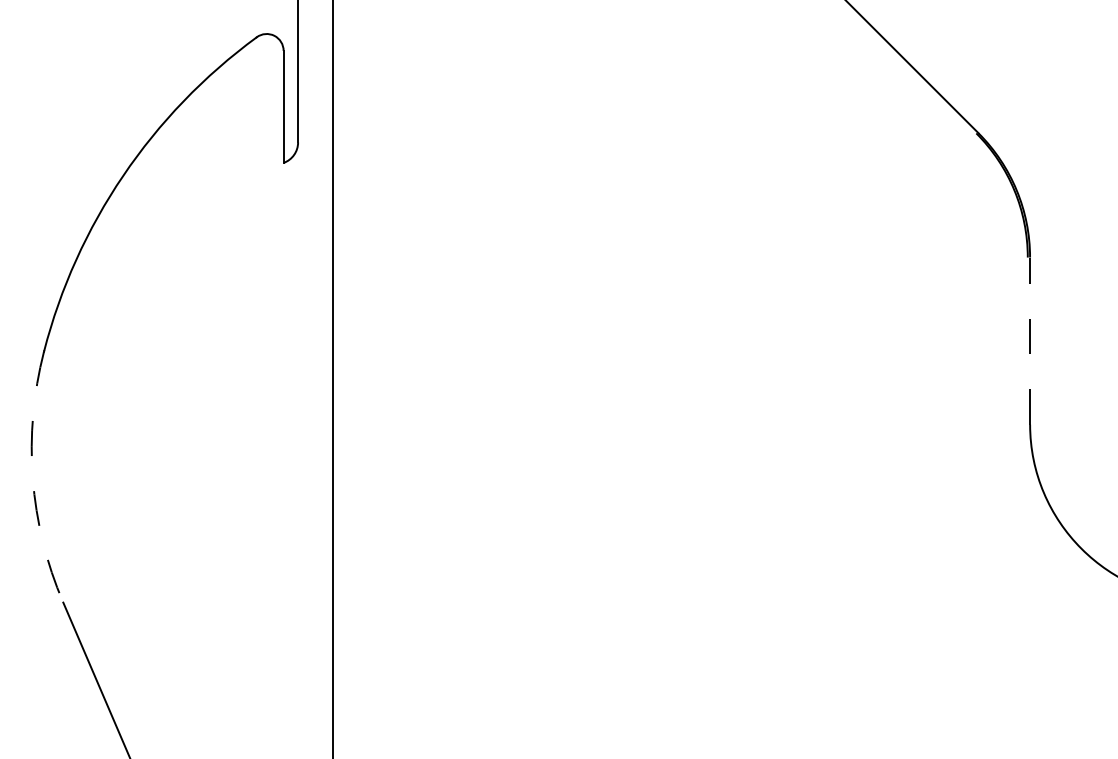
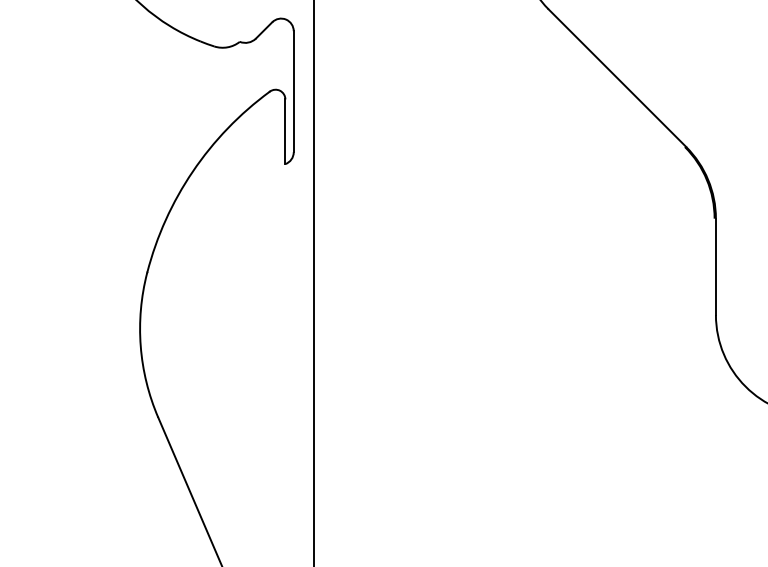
line: (1029, 340) -> (715, 266), dashed -> solid
arc: (32, 479) -> (140, 346), dashed -> solid

